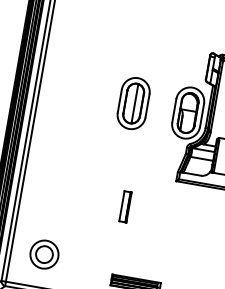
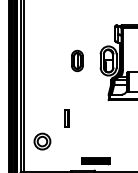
part: (134, 102) -> (77, 60), size x0.7
part: (124, 207) -> (66, 118), moved
part: (44, 254) -> (42, 141), moved

